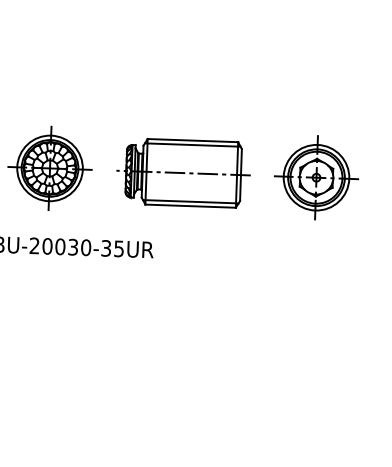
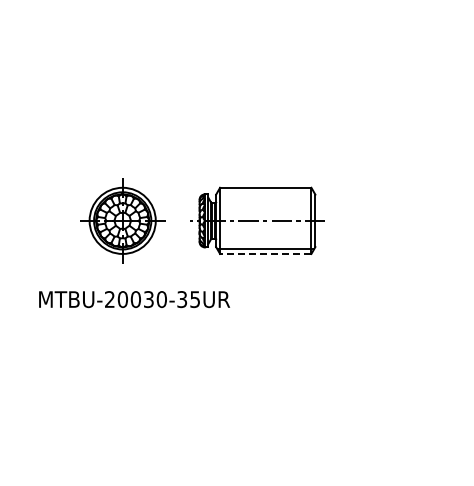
line: (192, 145) -> (265, 192), removed
part: (316, 177) -> (391, 220), removed
line: (190, 205) -> (265, 253), solid -> dashed

